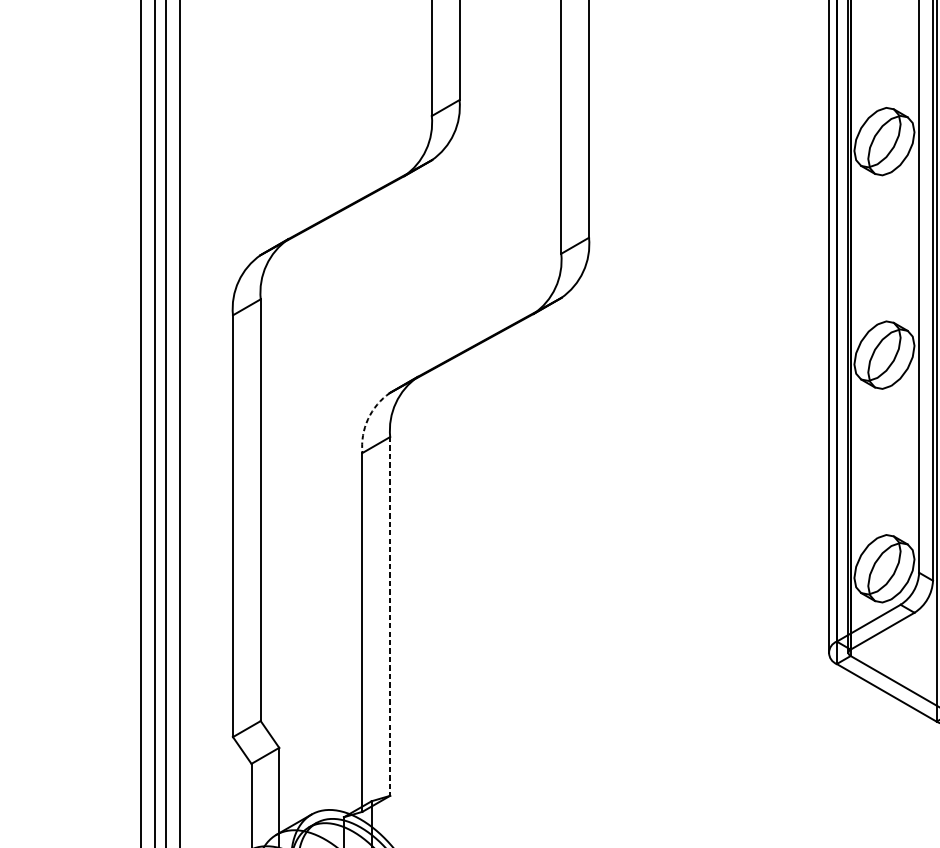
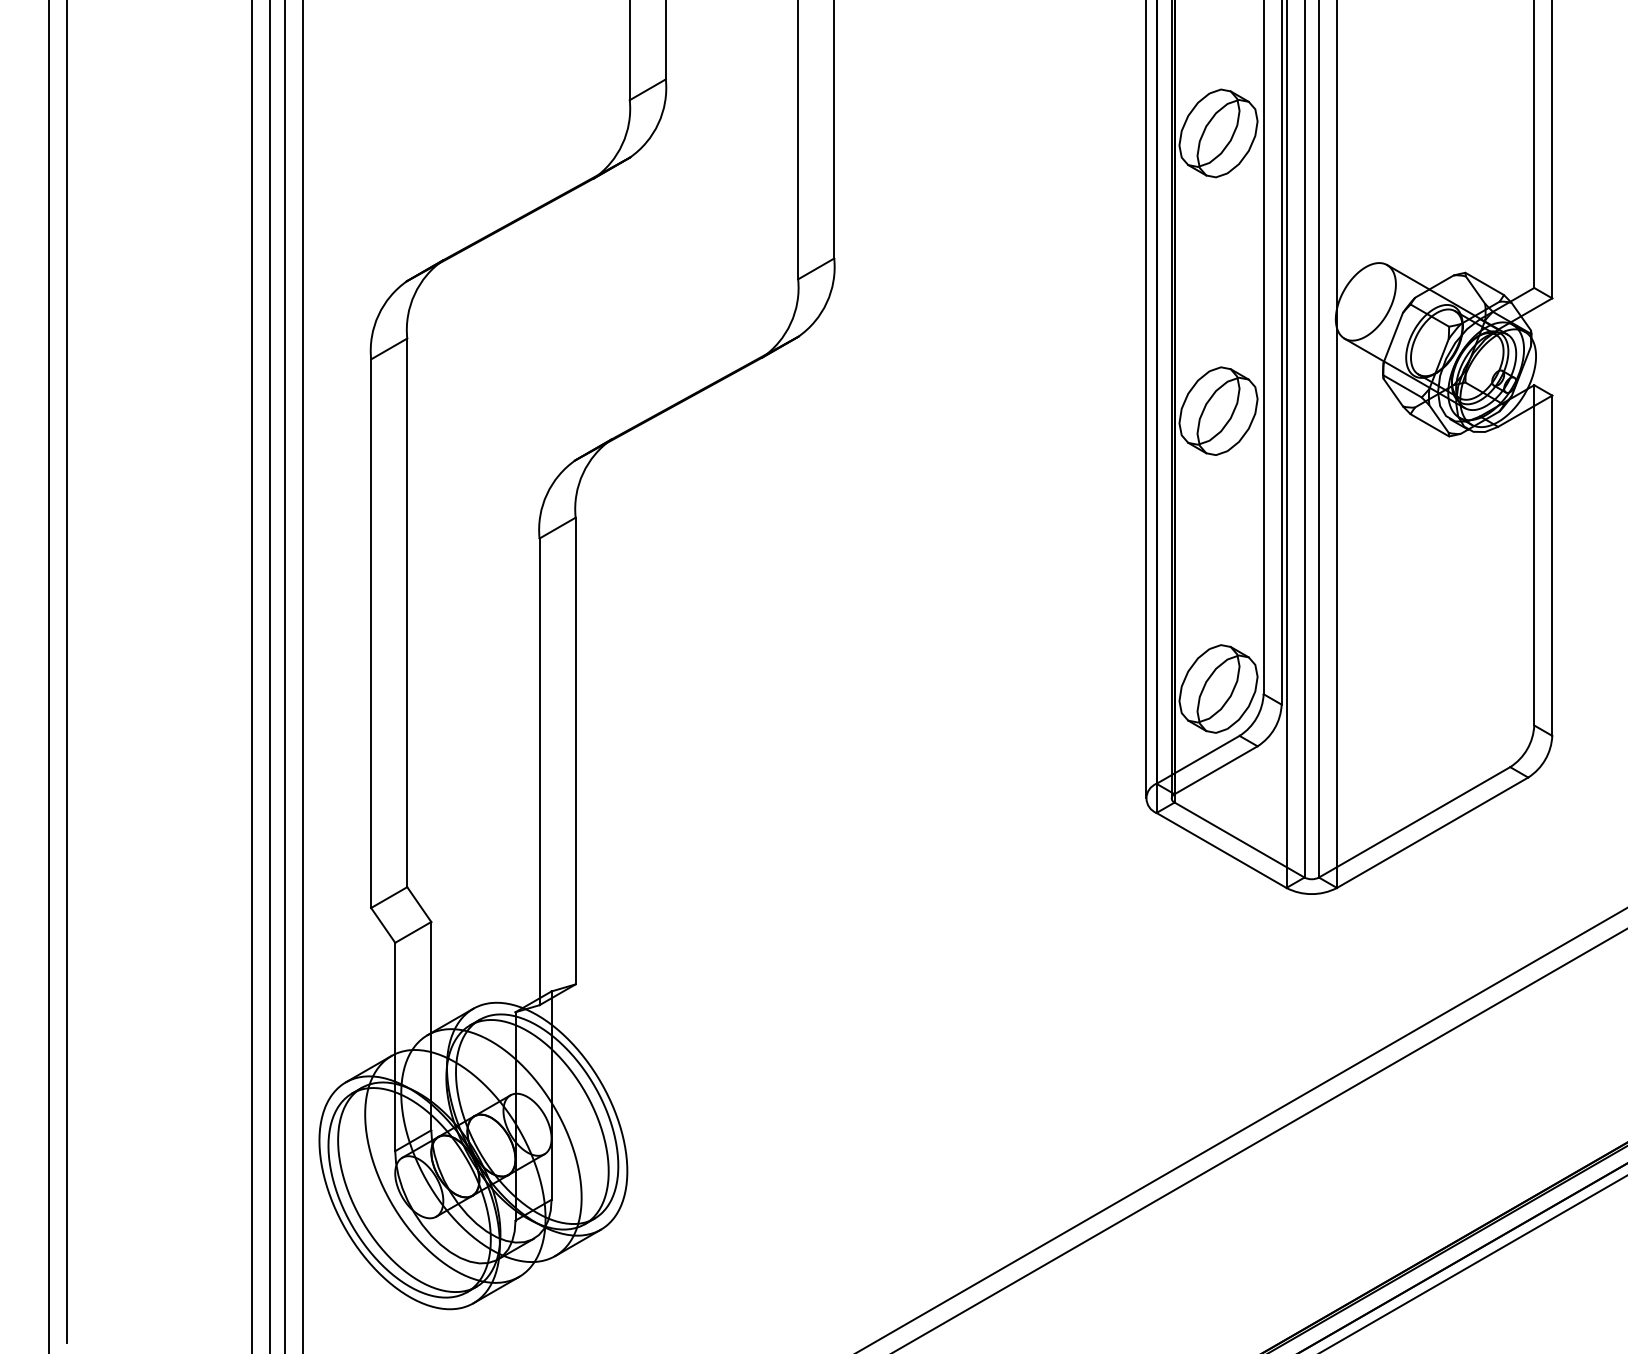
arc: (367, 419) -> (546, 494), dashed -> solid
line: (390, 616) -> (575, 751), dashed -> solid

